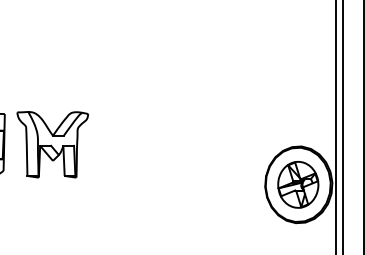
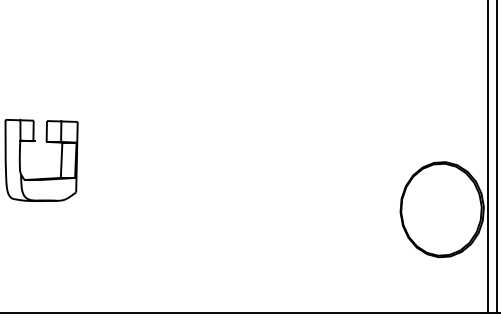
part: (52, 144) -> (136, 159), removed
part: (298, 184) -> (441, 209), removed

